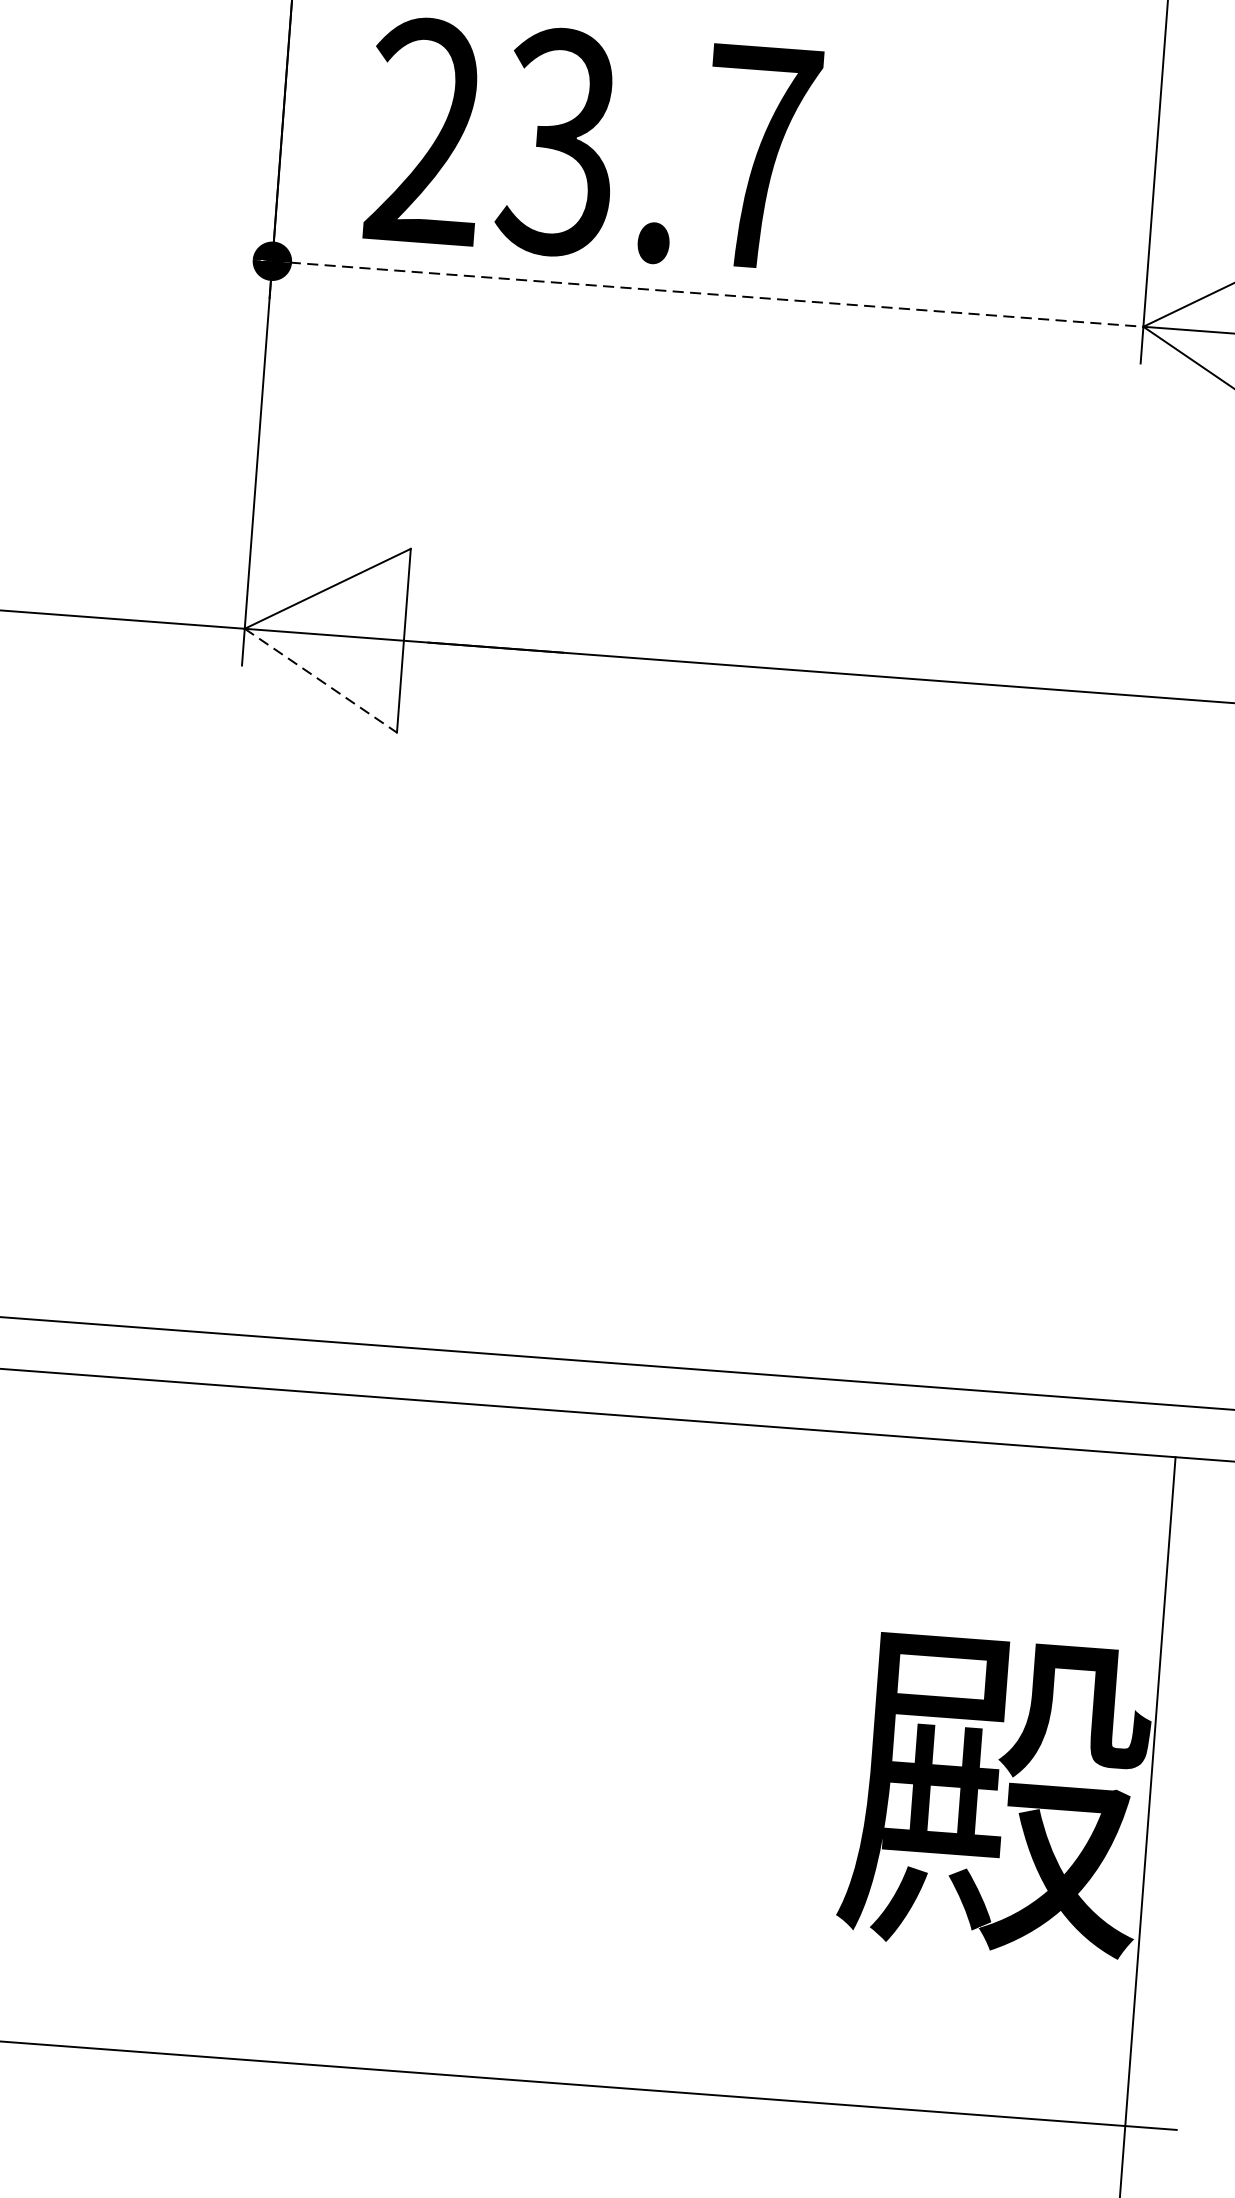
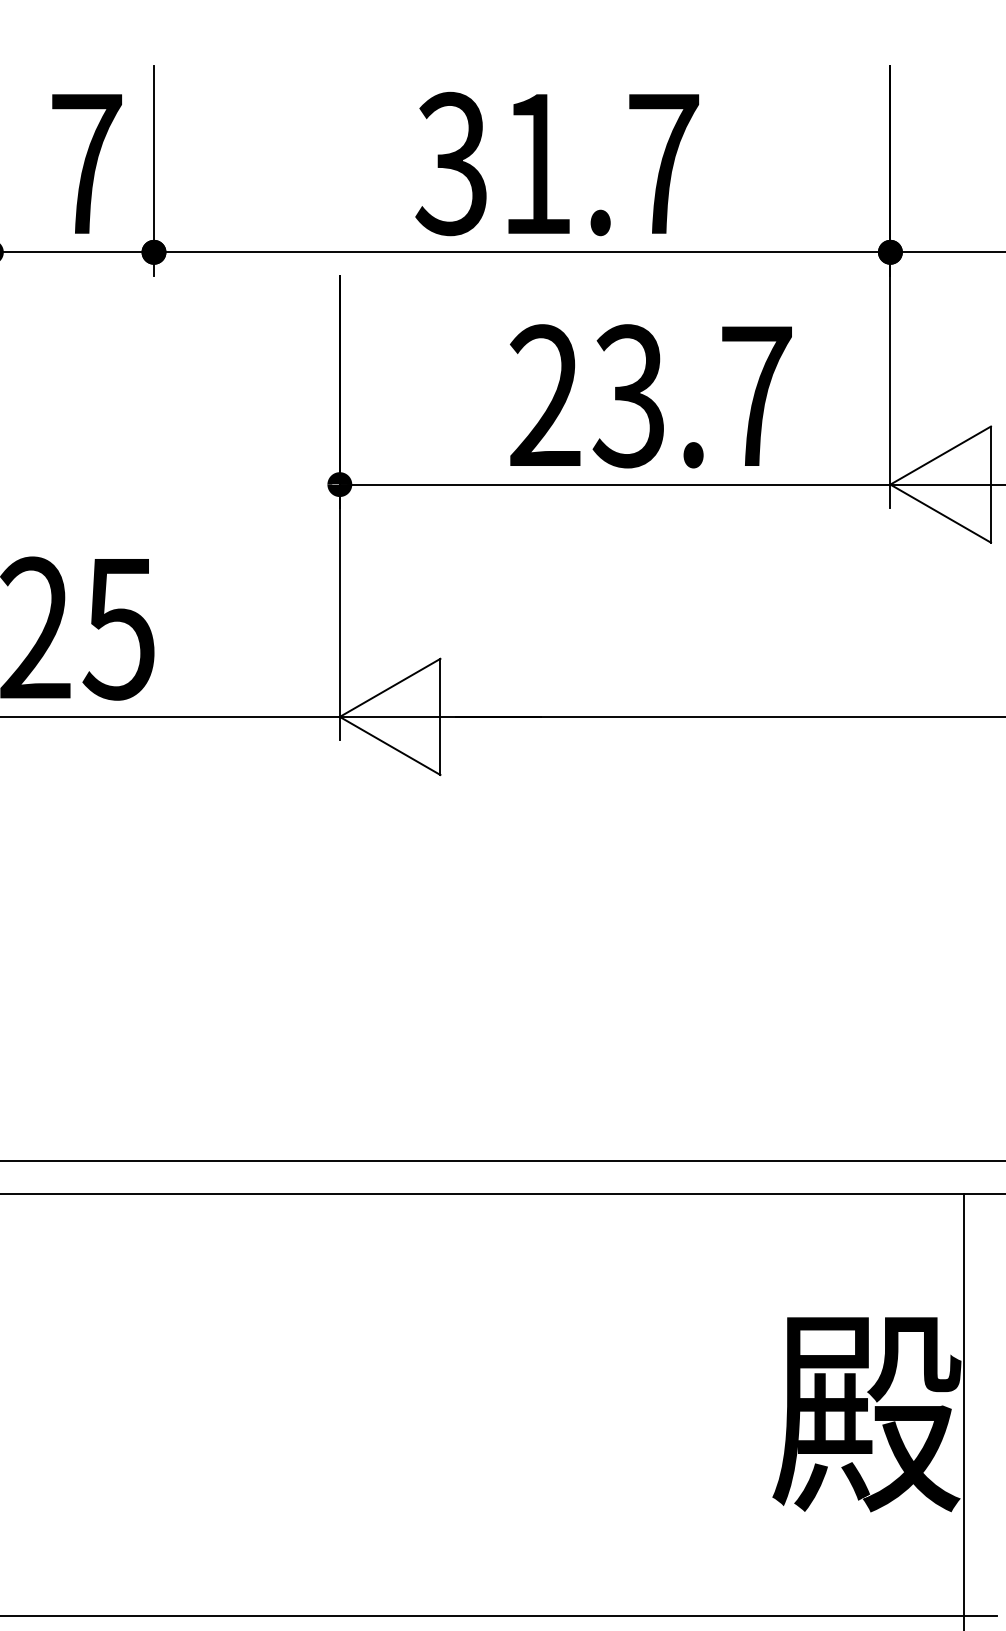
text: (592, 145) -> (650, 396), moved
line: (708, 293) -> (615, 484), dashed -> solid
line: (321, 681) -> (390, 746), dashed -> solid

